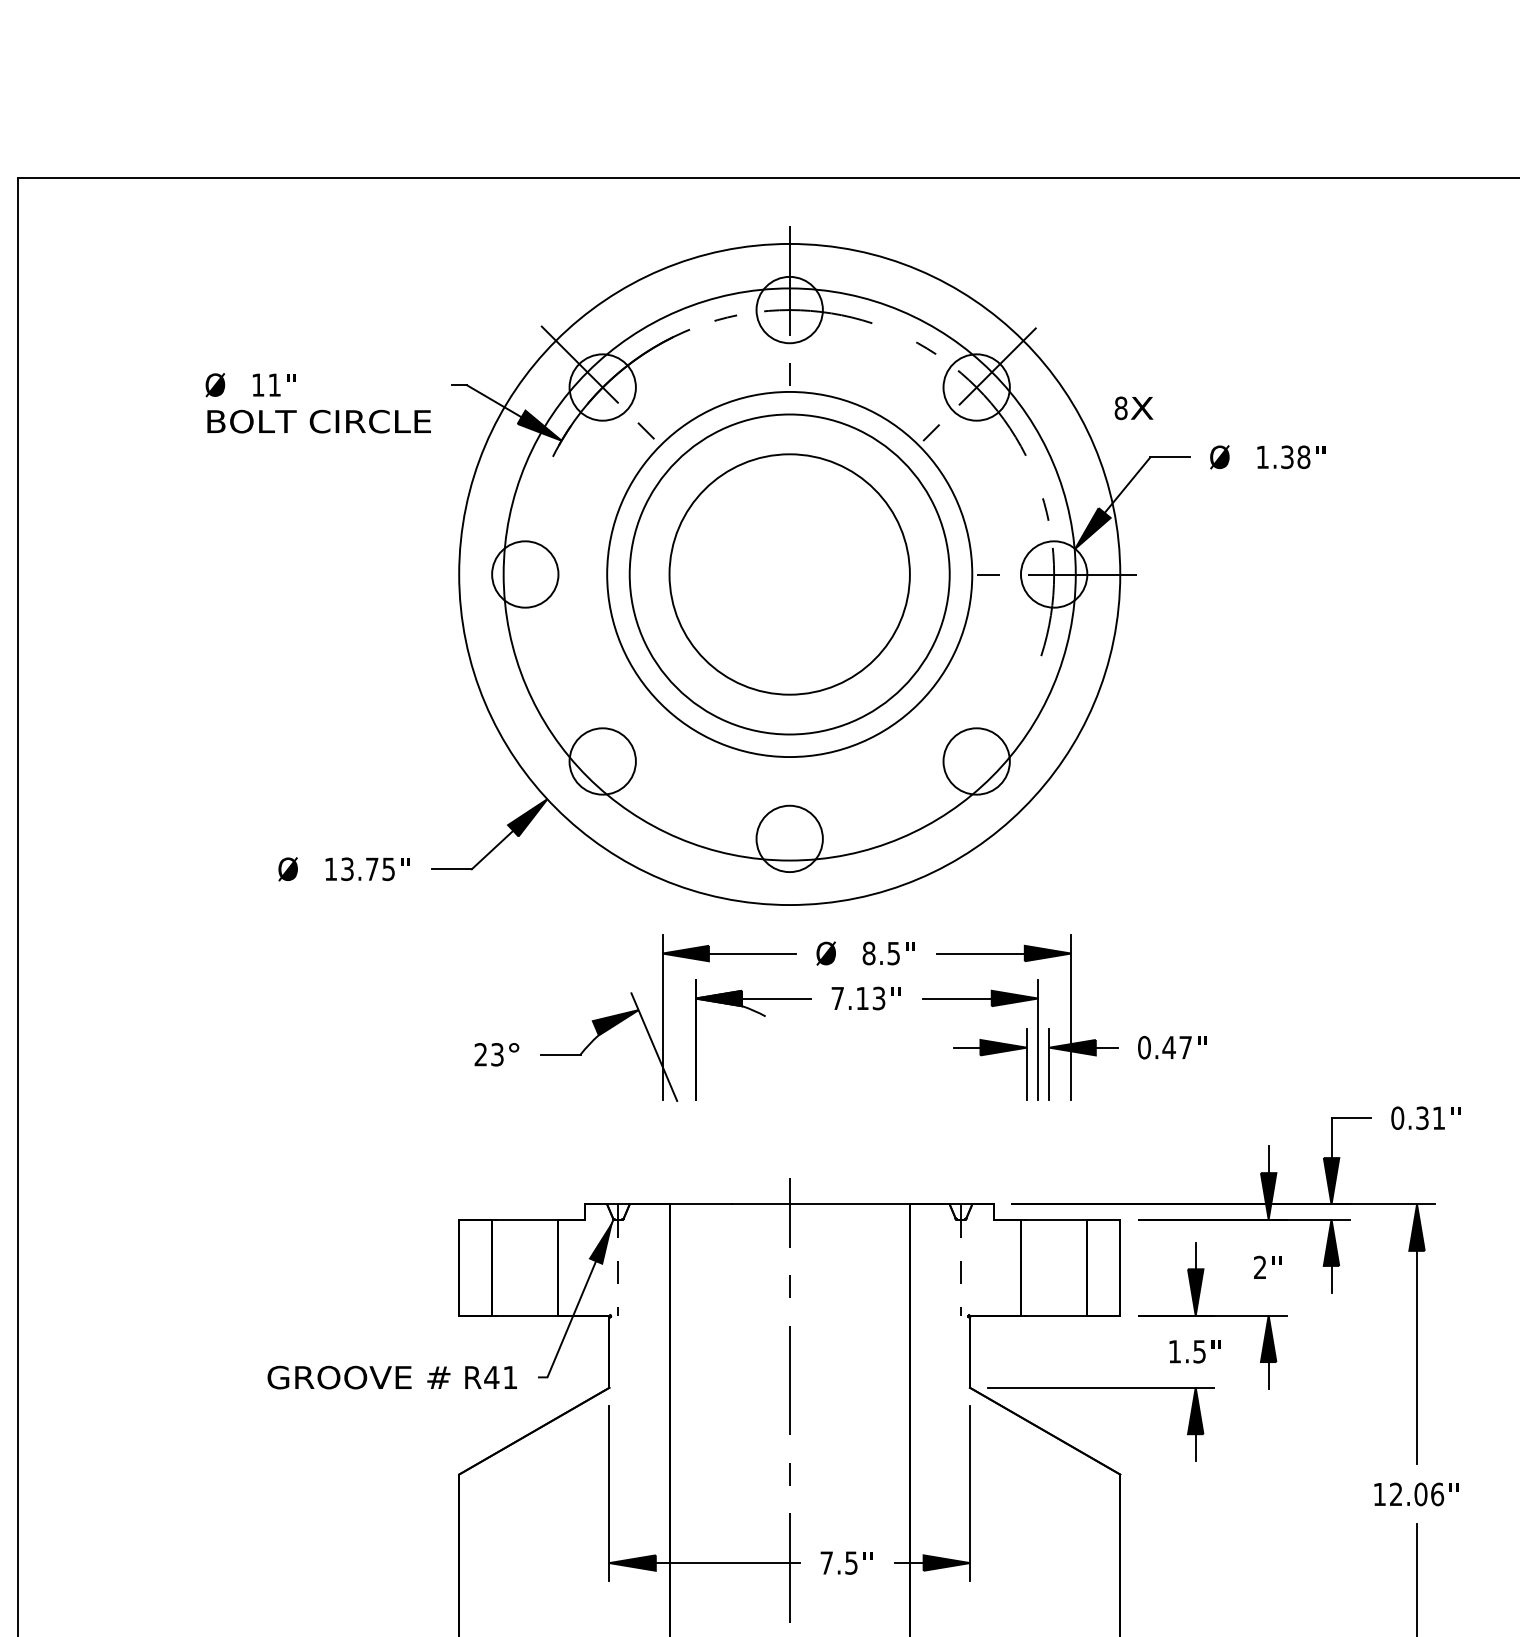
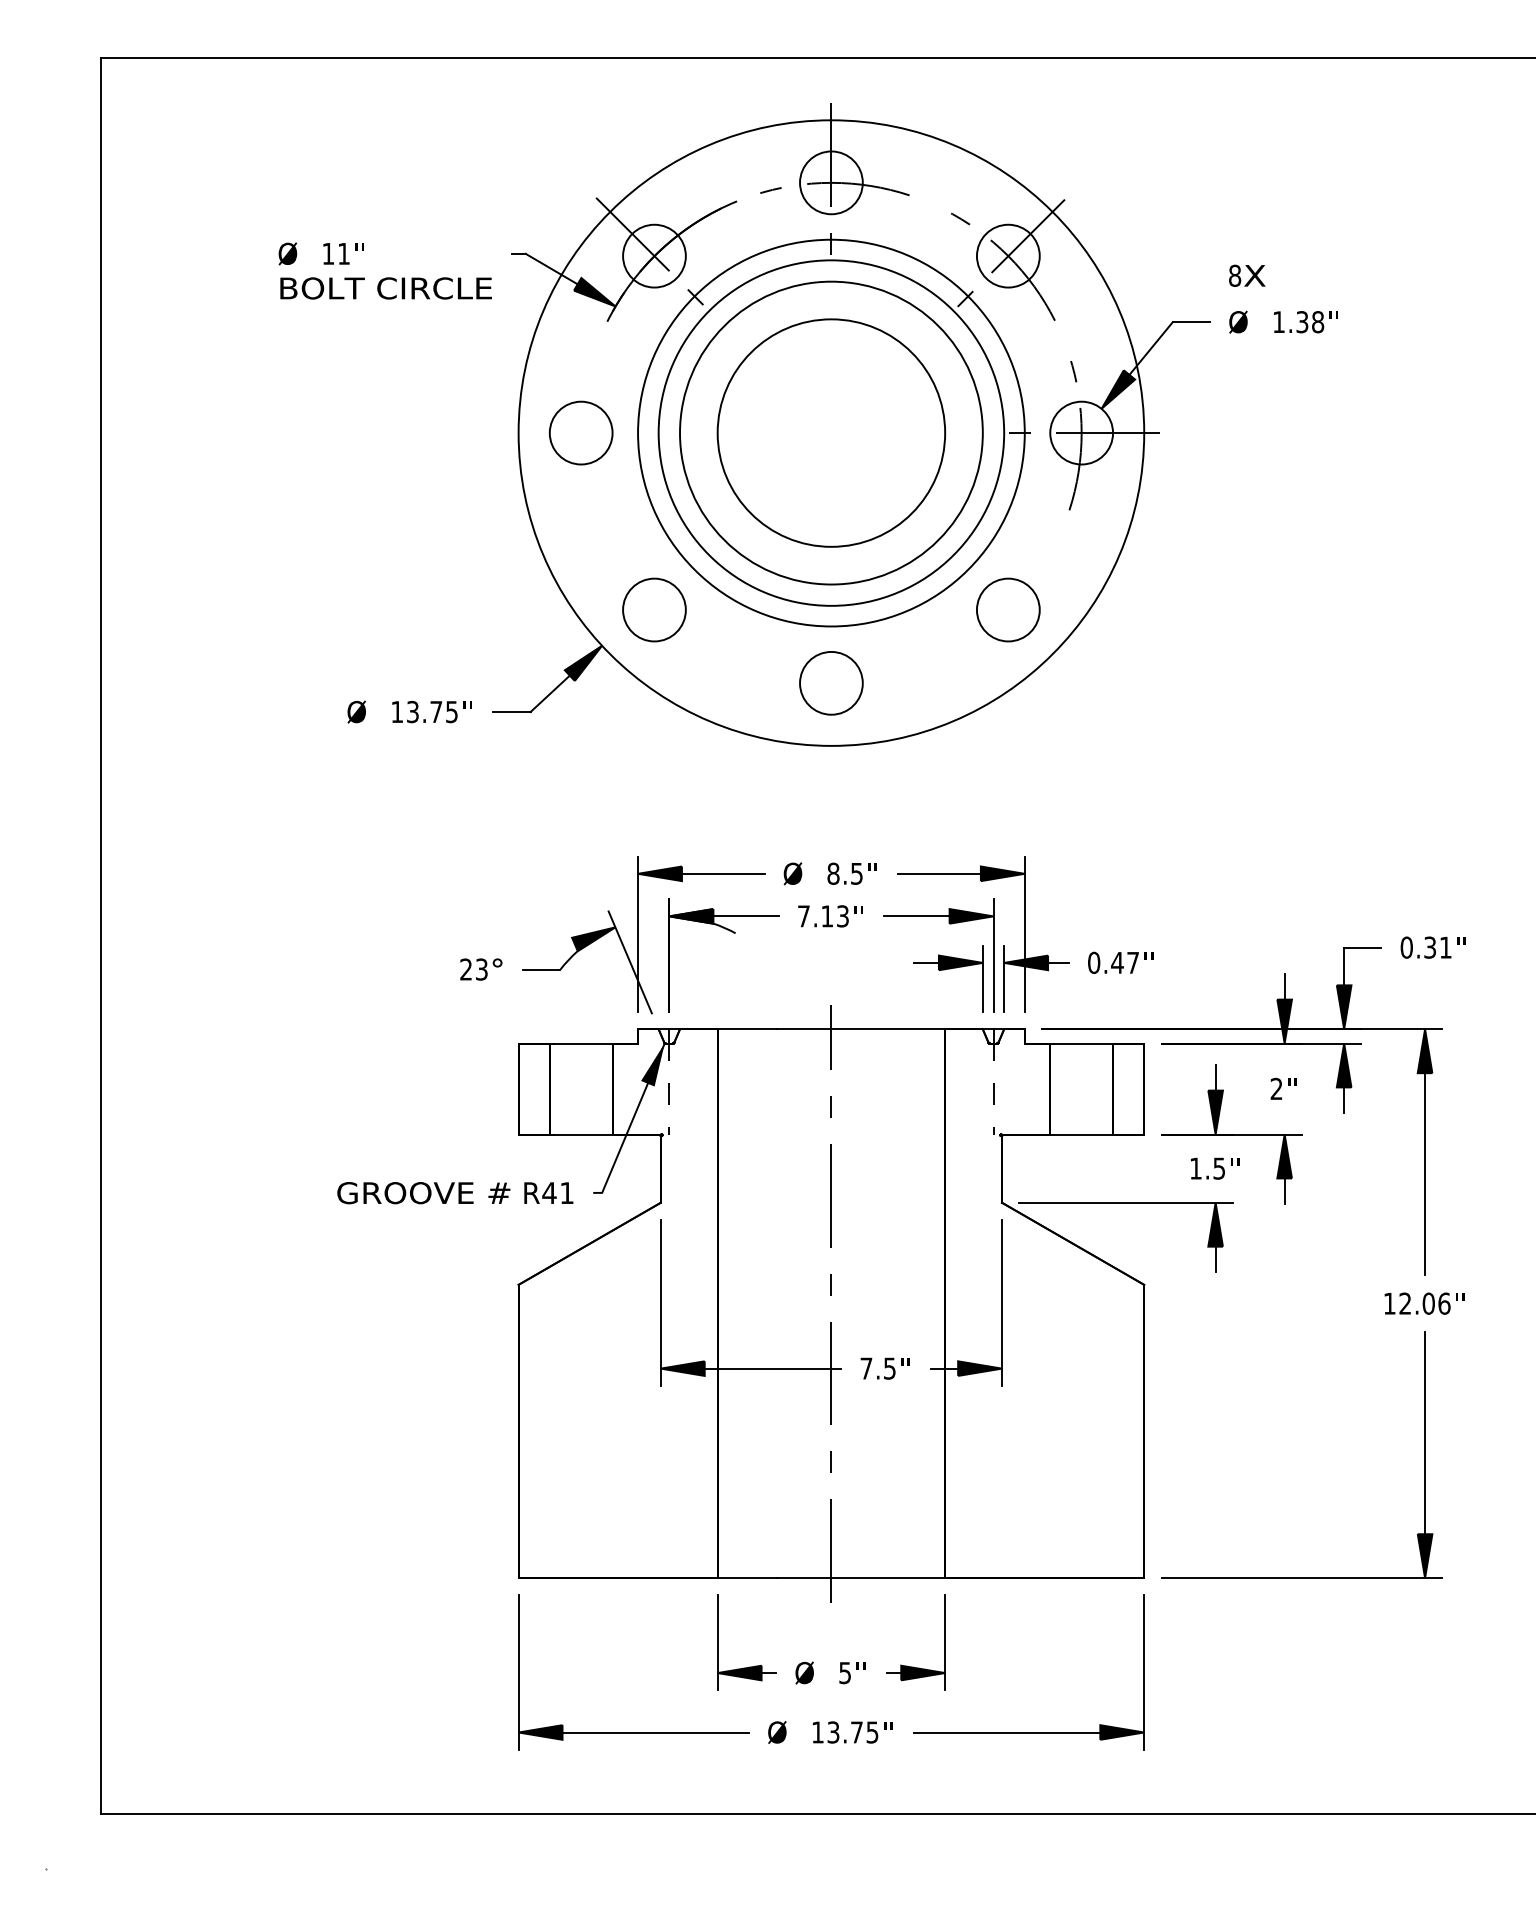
text: (1134, 407) -> (1247, 275), moved
circle: (789, 573) -> (831, 432), size x0.71
part: (836, 1010) -> (802, 927), moved

